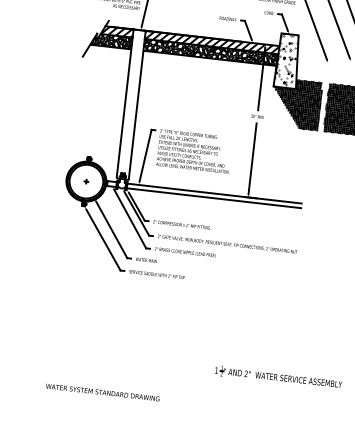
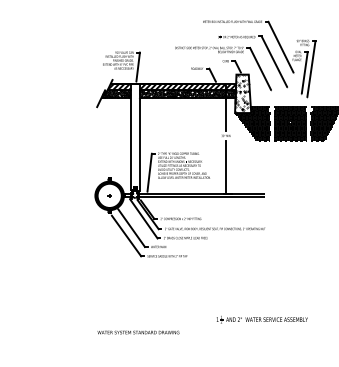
text: (102, 392) -> (138, 332), moved

